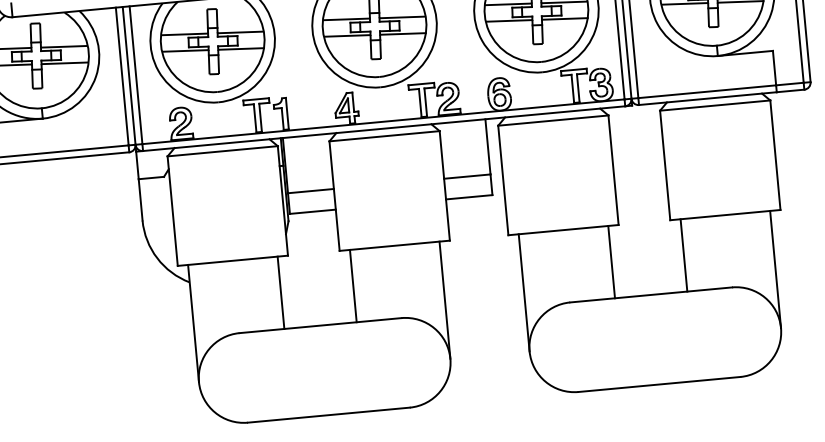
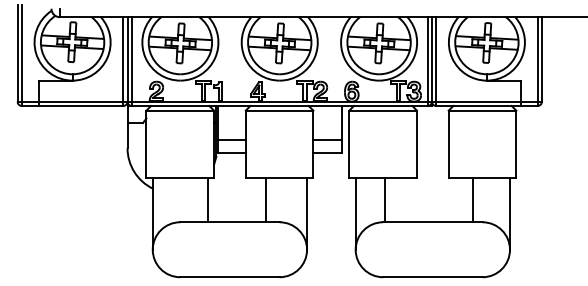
line: (684, 254) -> (473, 199), moved
line: (611, 261) -> (384, 199), moved
line: (353, 285) -> (266, 199), moved

